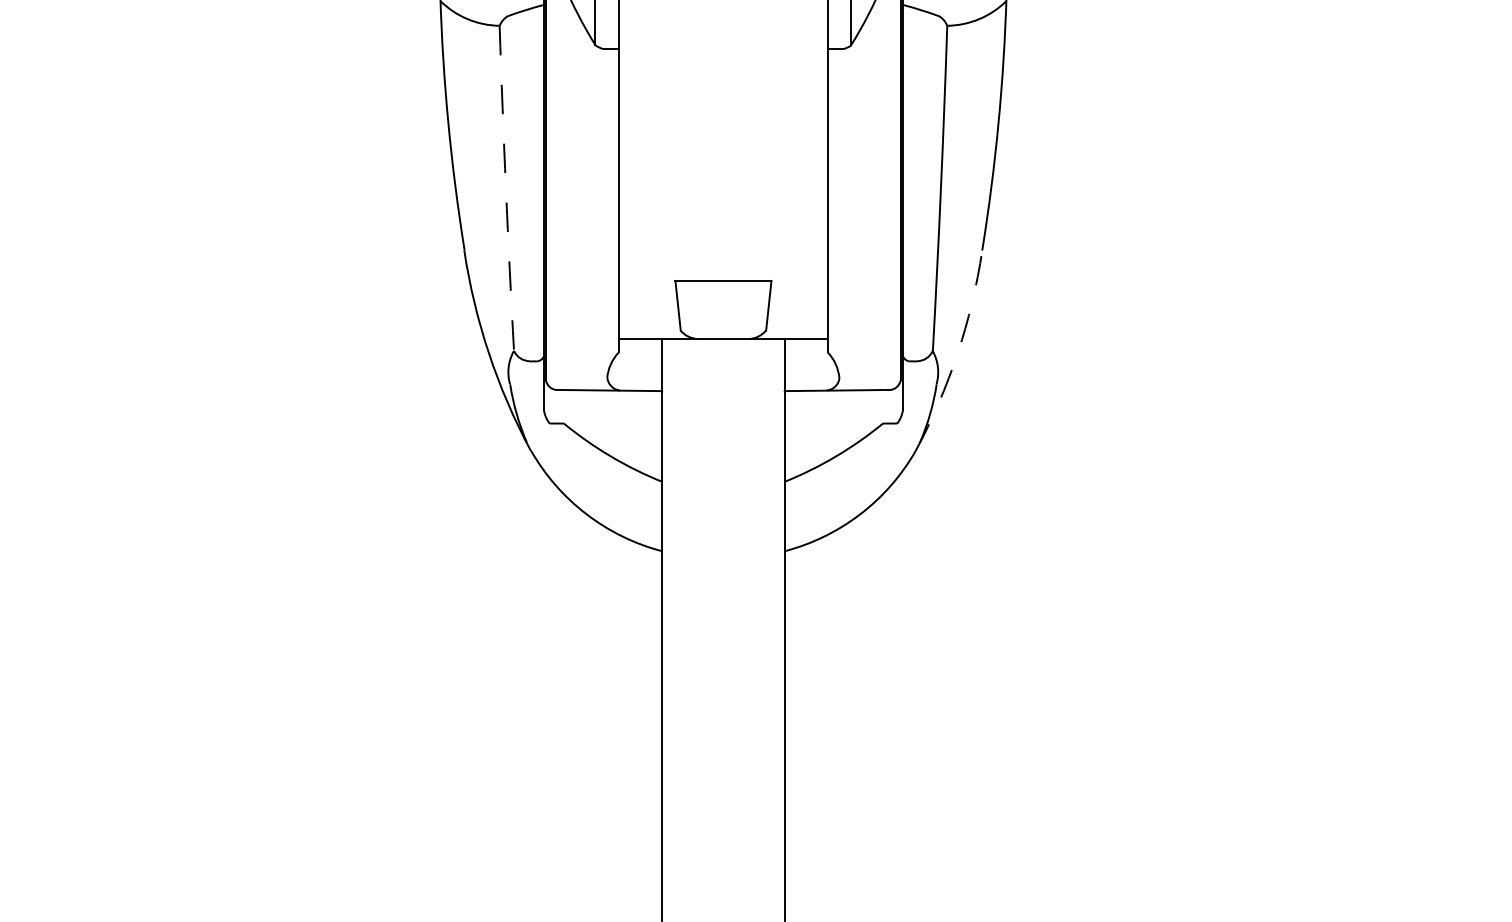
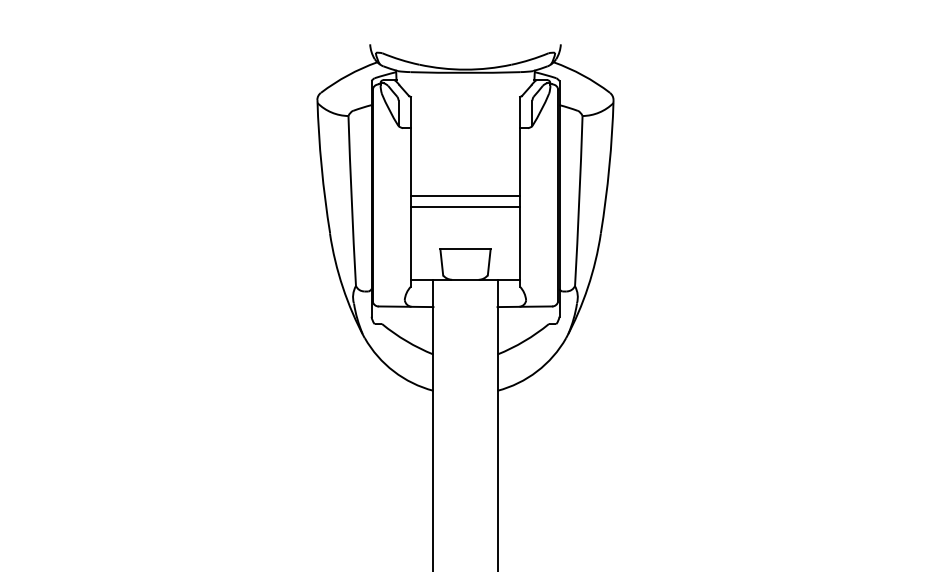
line: (723, 177) -> (465, 195), added
arc: (505, 189) -> (351, 201), dashed -> solid
line: (723, 198) -> (465, 206), added
arc: (956, 353) -> (587, 287), dashed -> solid

